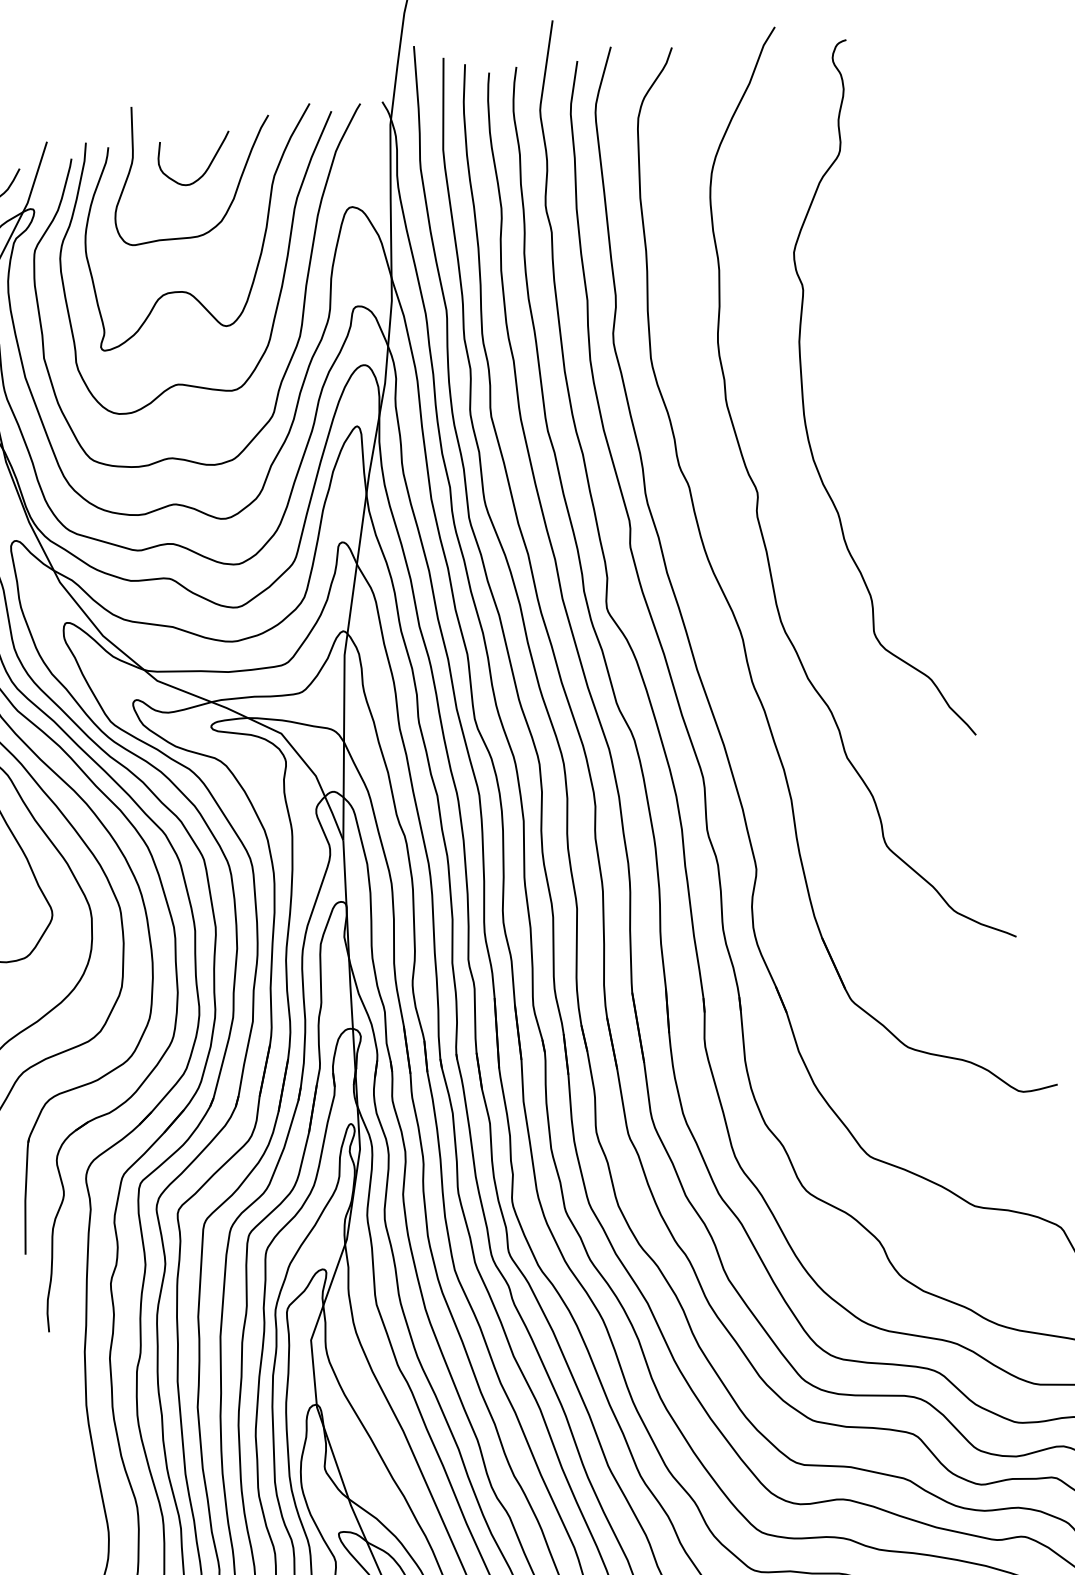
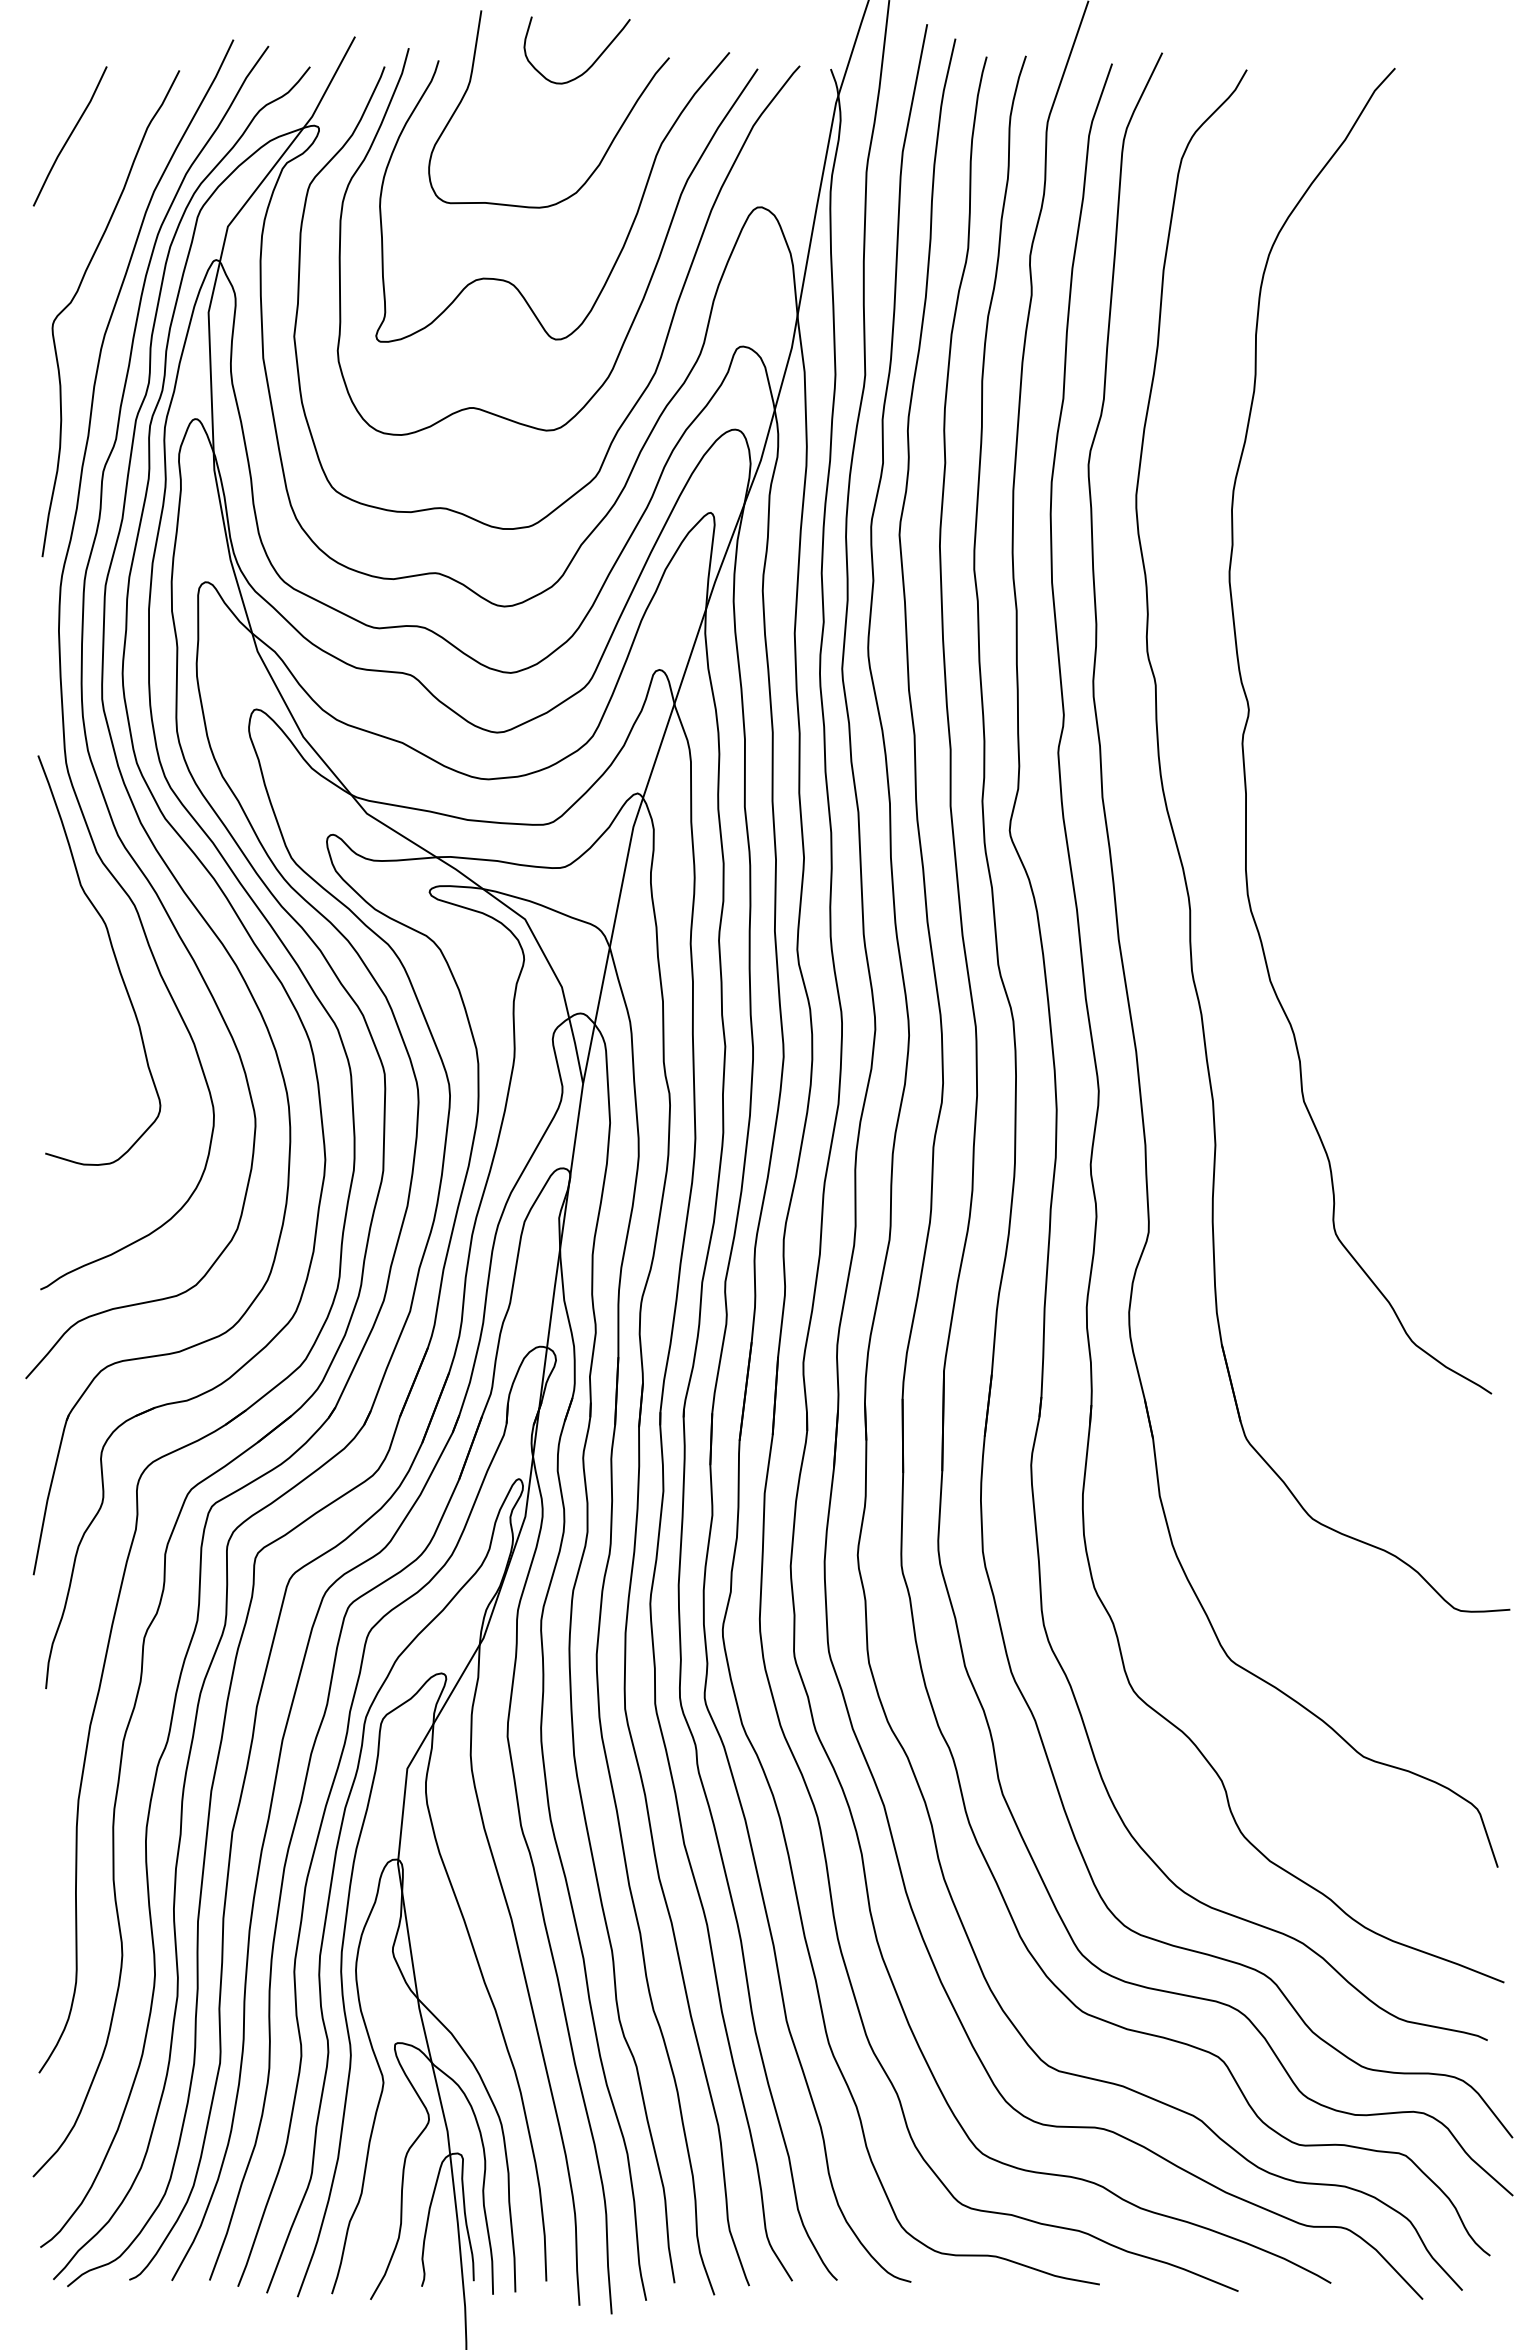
curve: (207, 167) -> (591, 64), moved
curve: (803, 399) -> (1337, 592), removed

